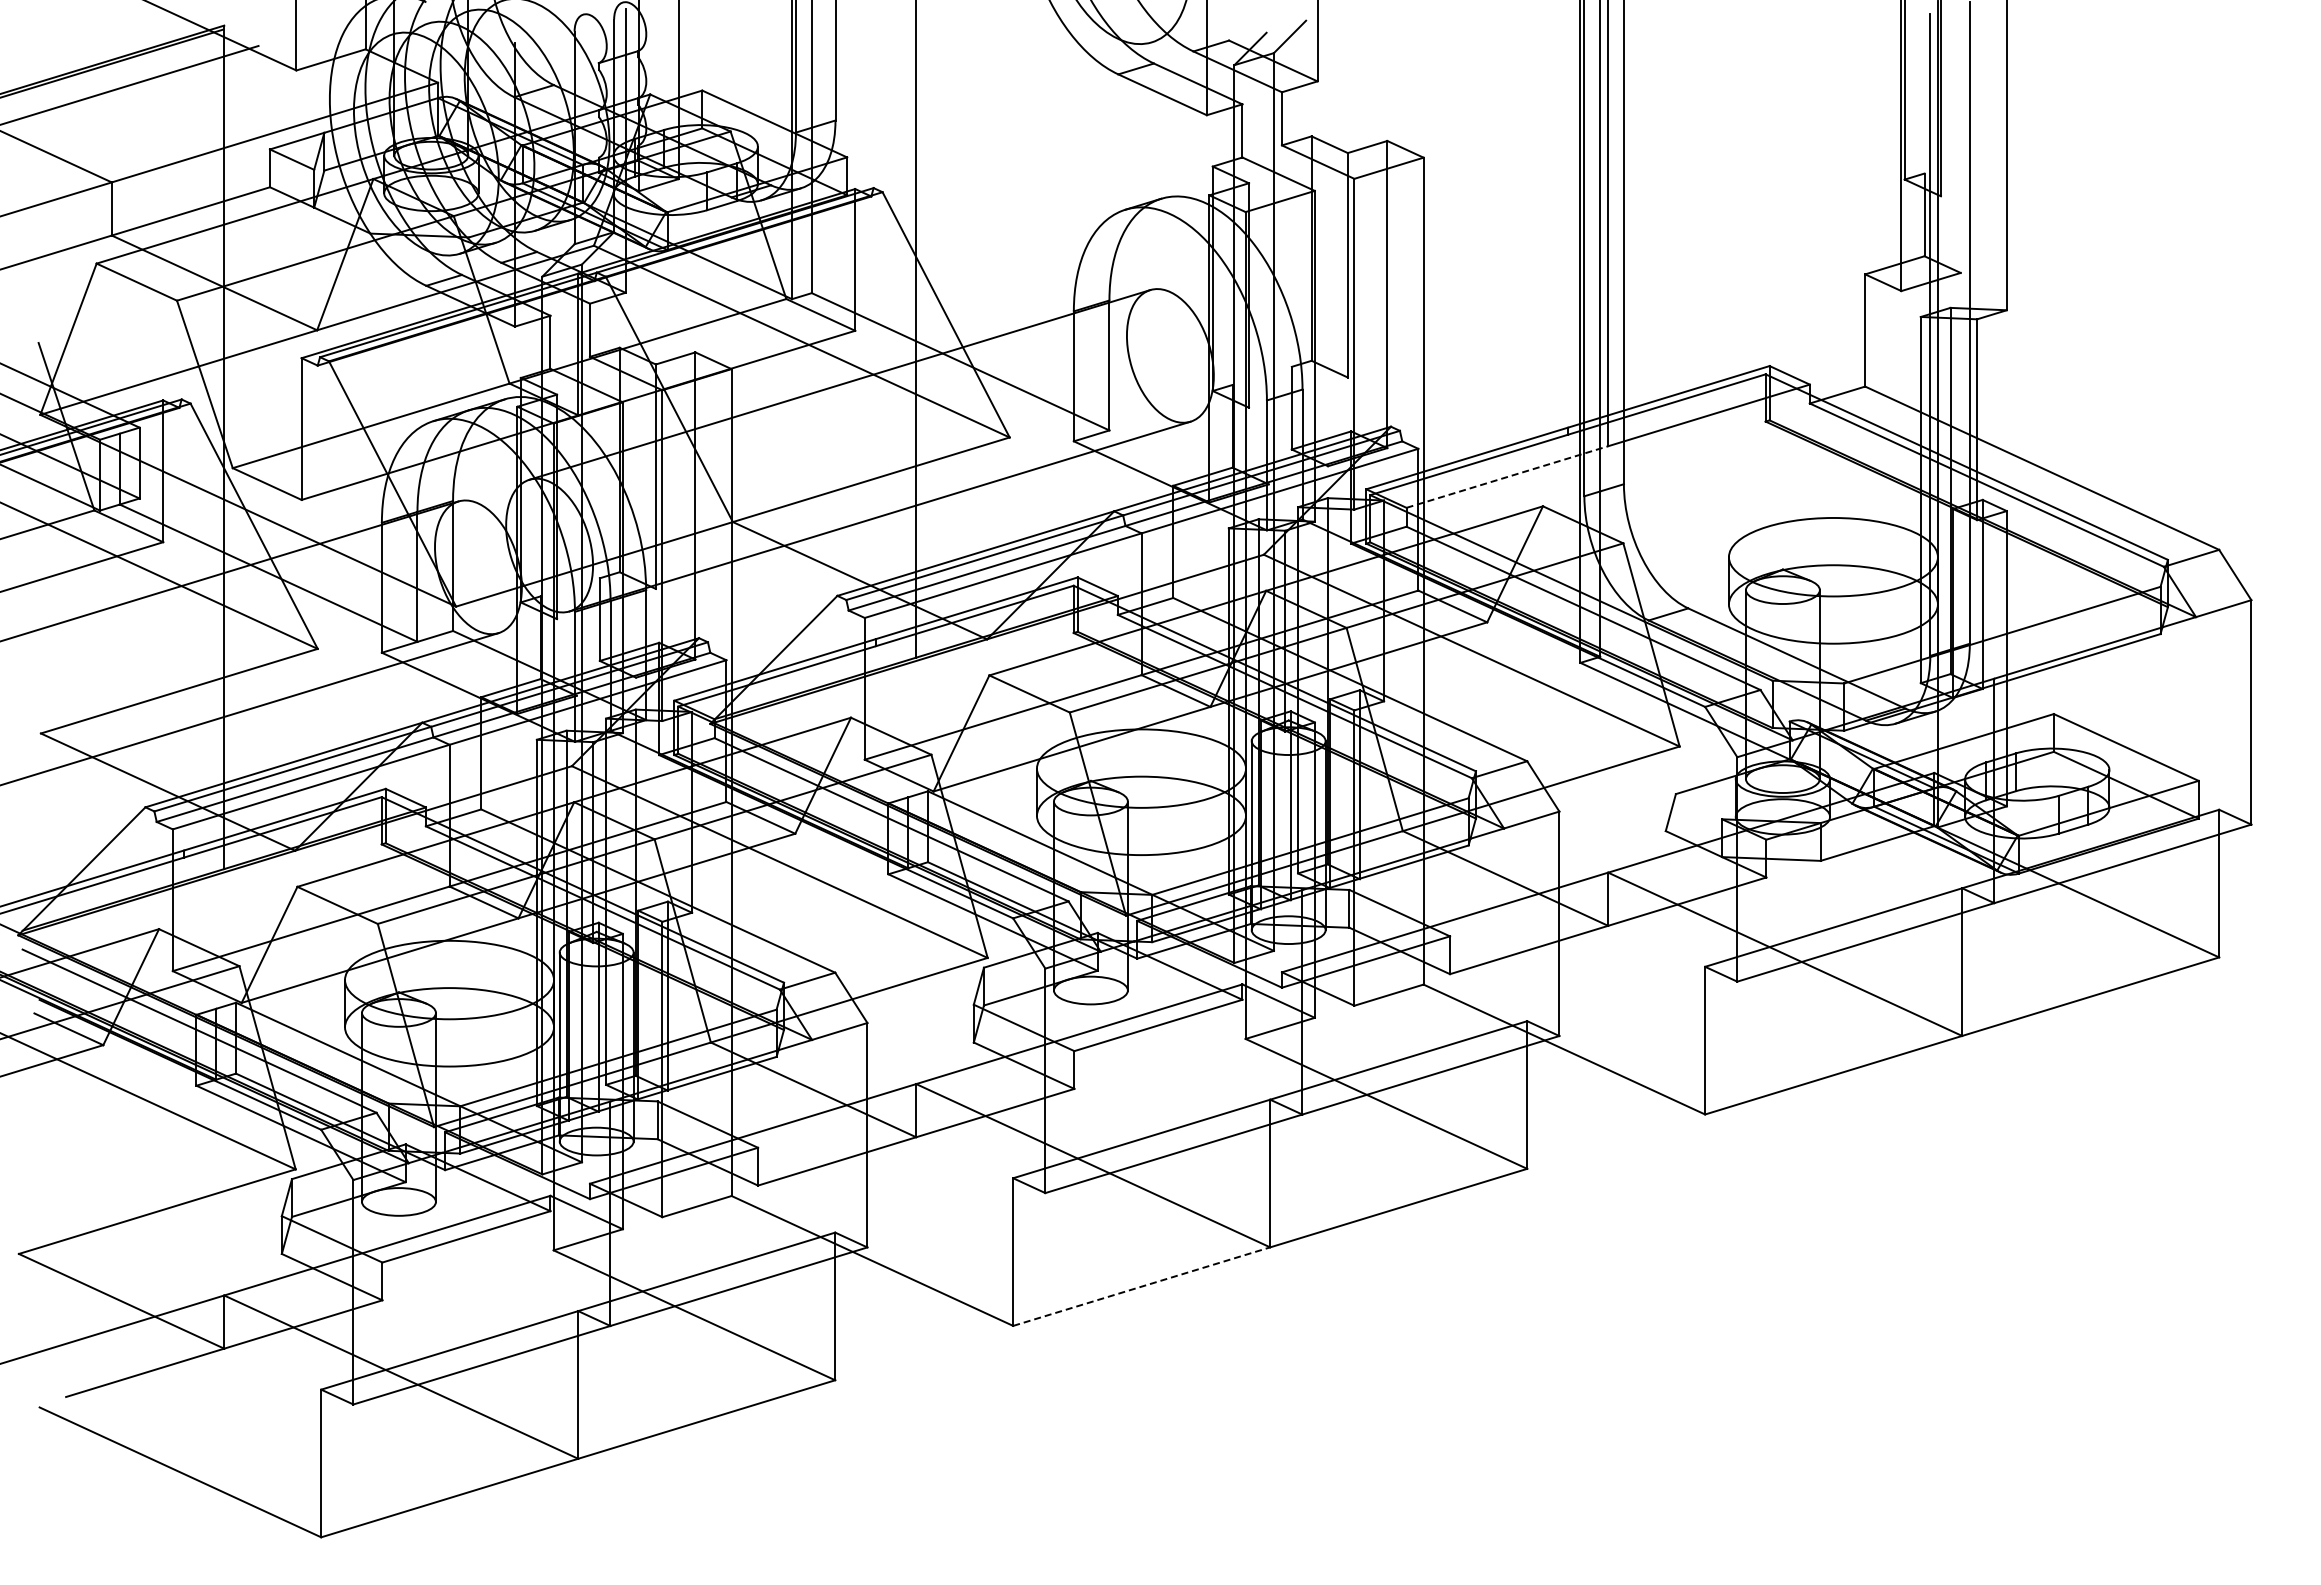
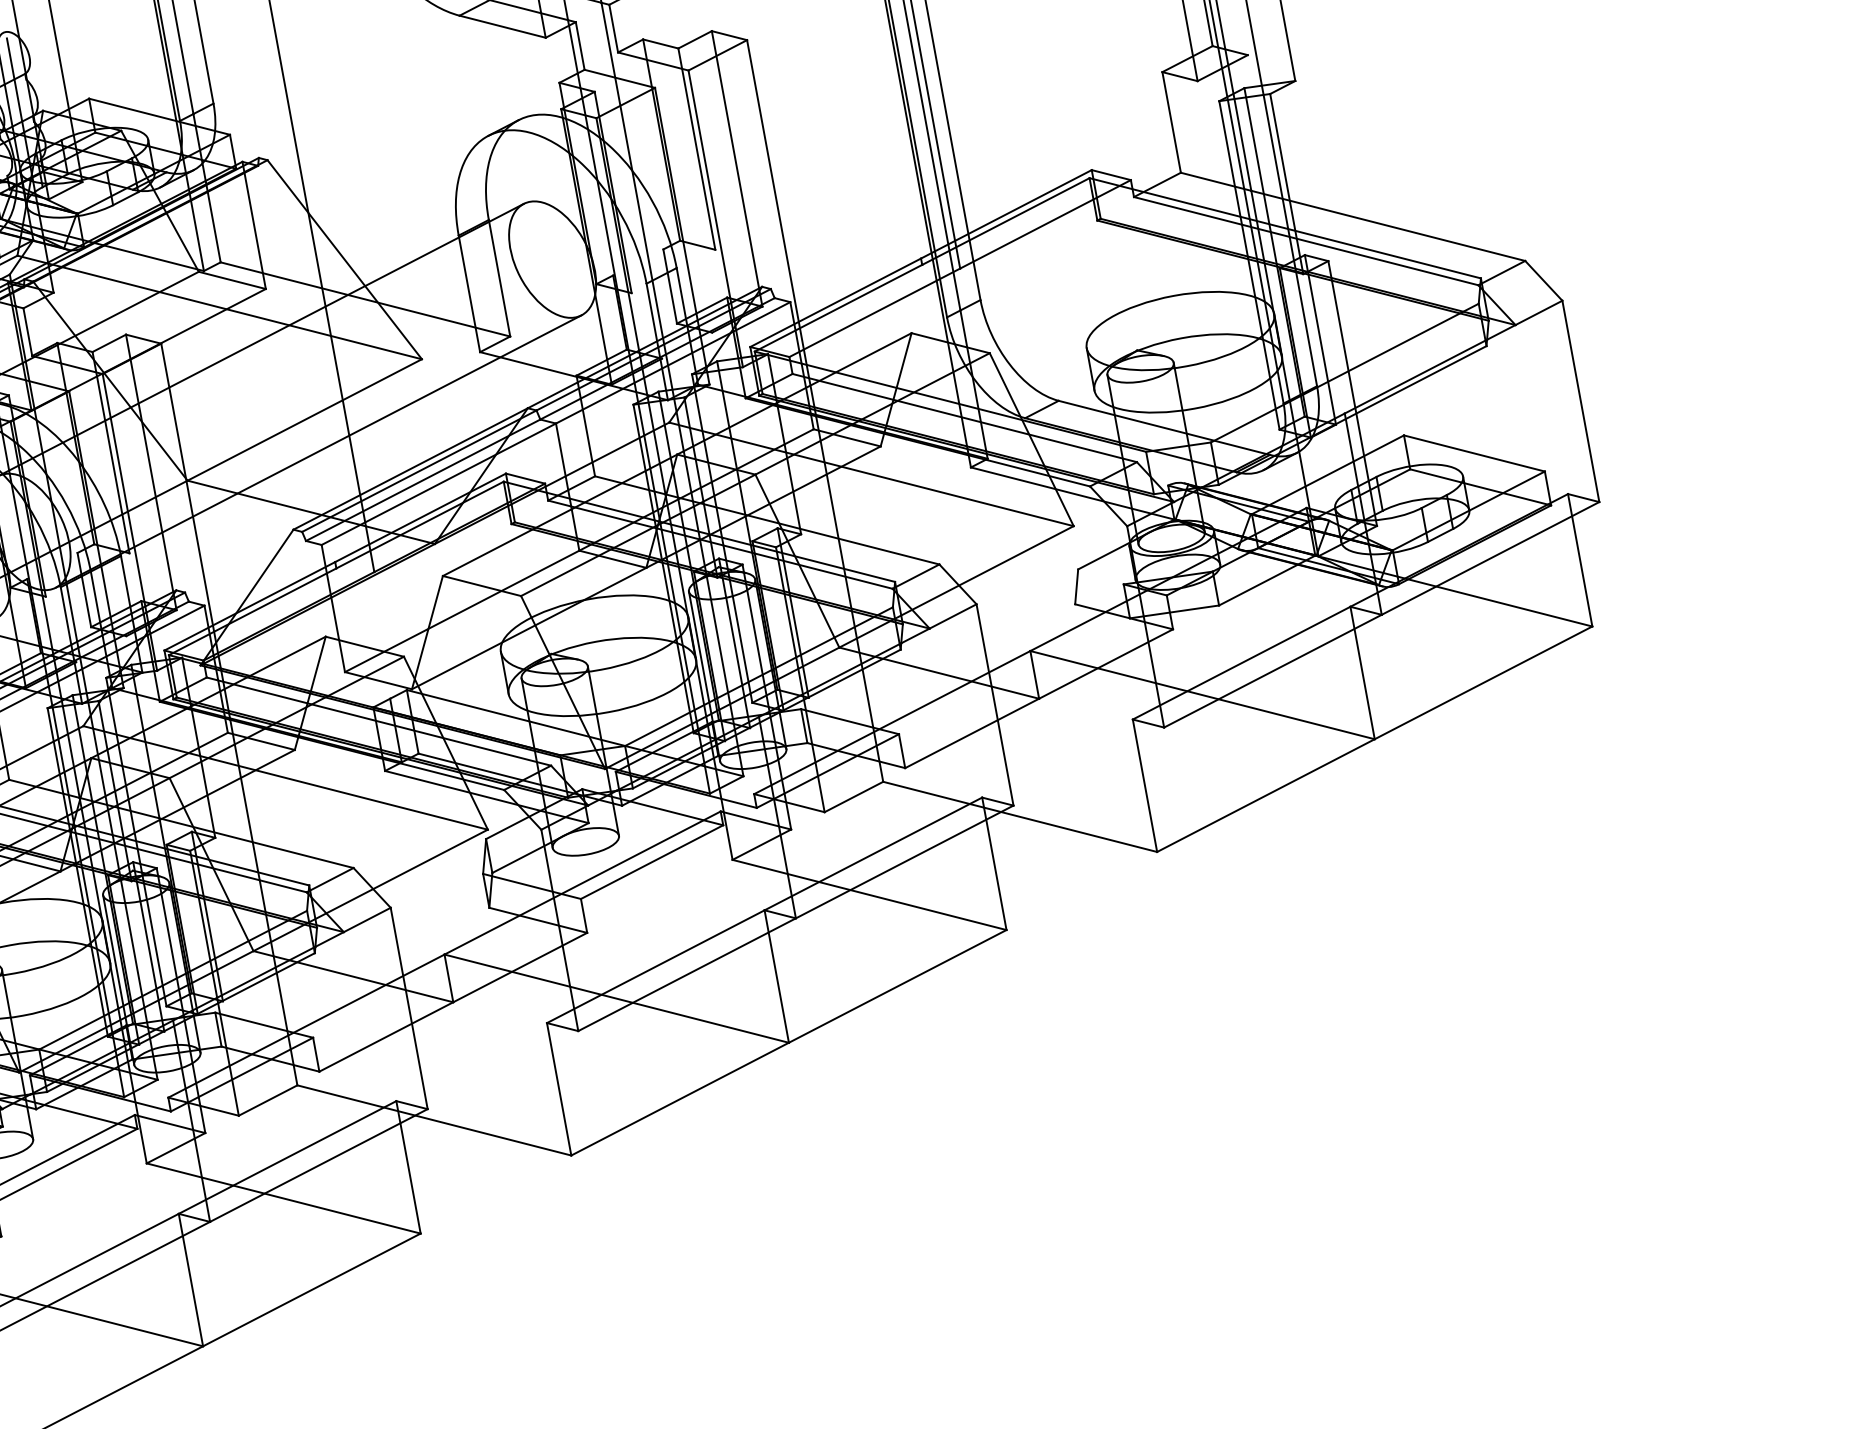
line: (1507, 476) -> (874, 312), dashed -> solid
line: (1142, 1286) -> (680, 1098), dashed -> solid

